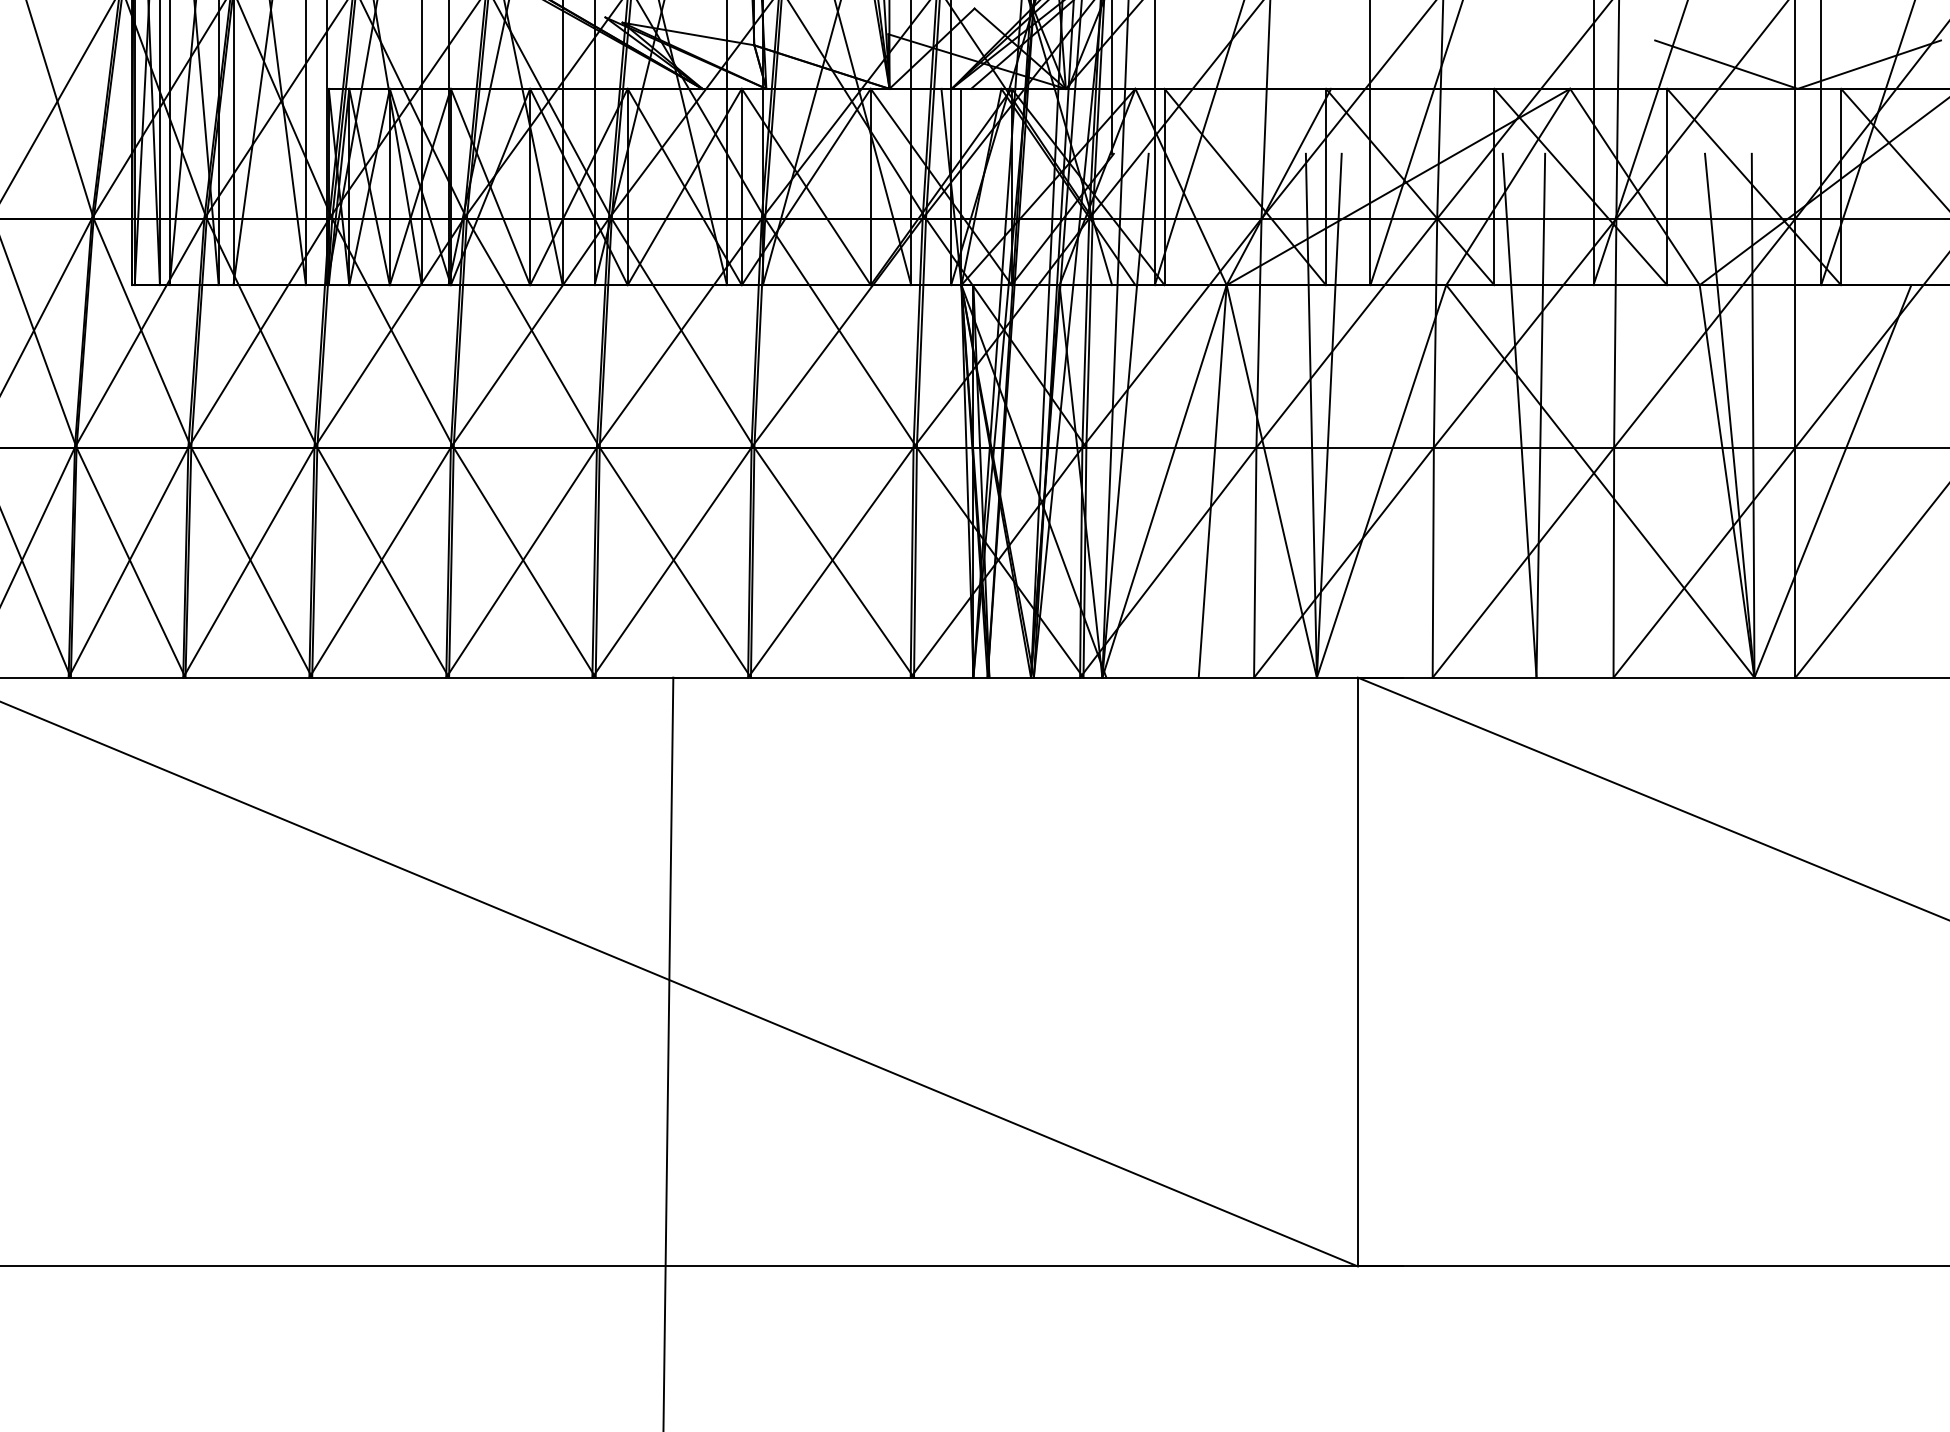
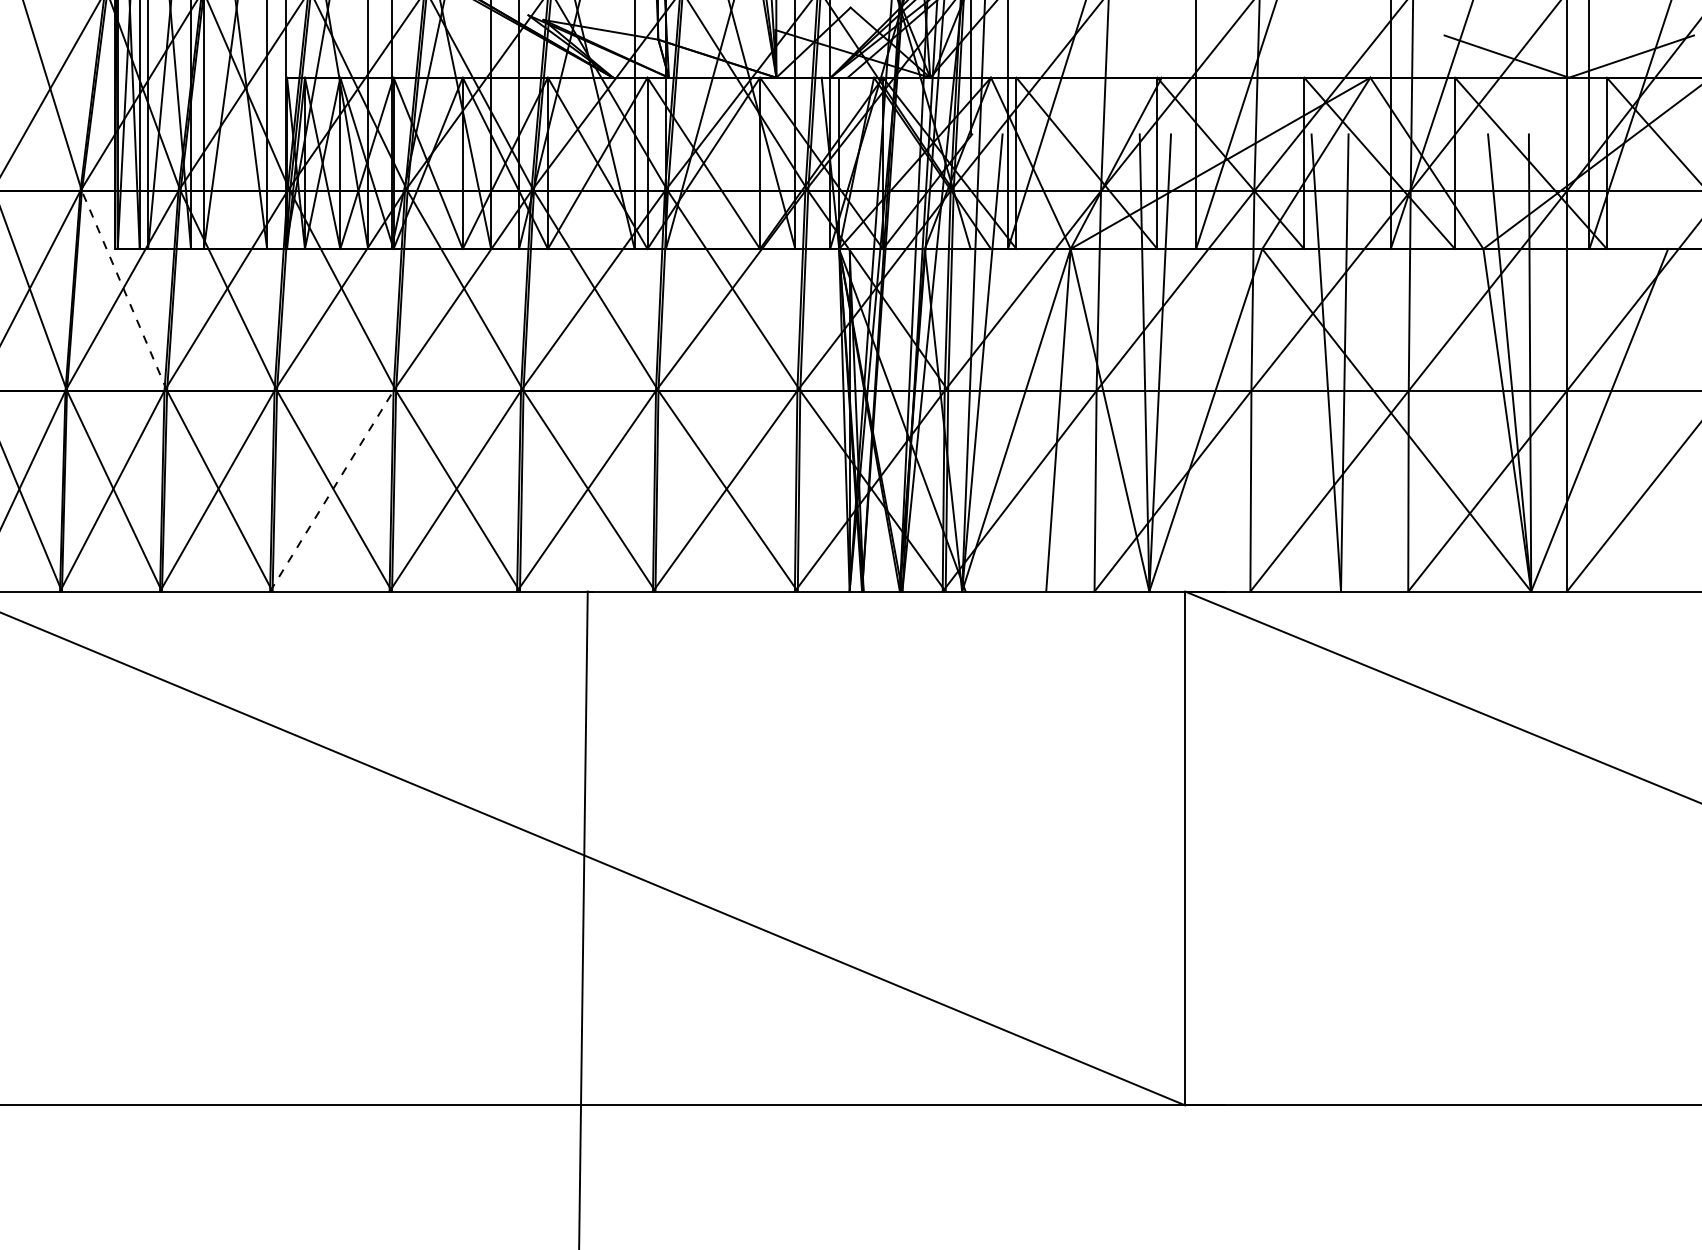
line: (142, 332) -> (124, 290), solid -> dashed
line: (379, 563) -> (331, 491), solid -> dashed

